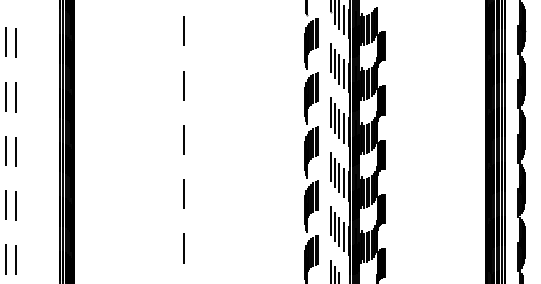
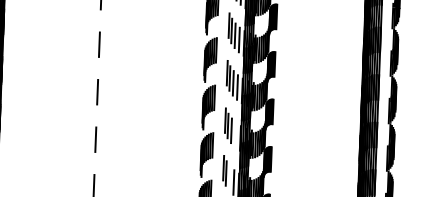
line: (343, 182) -> (235, 134), removed
line: (338, 232) -> (229, 178), removed

